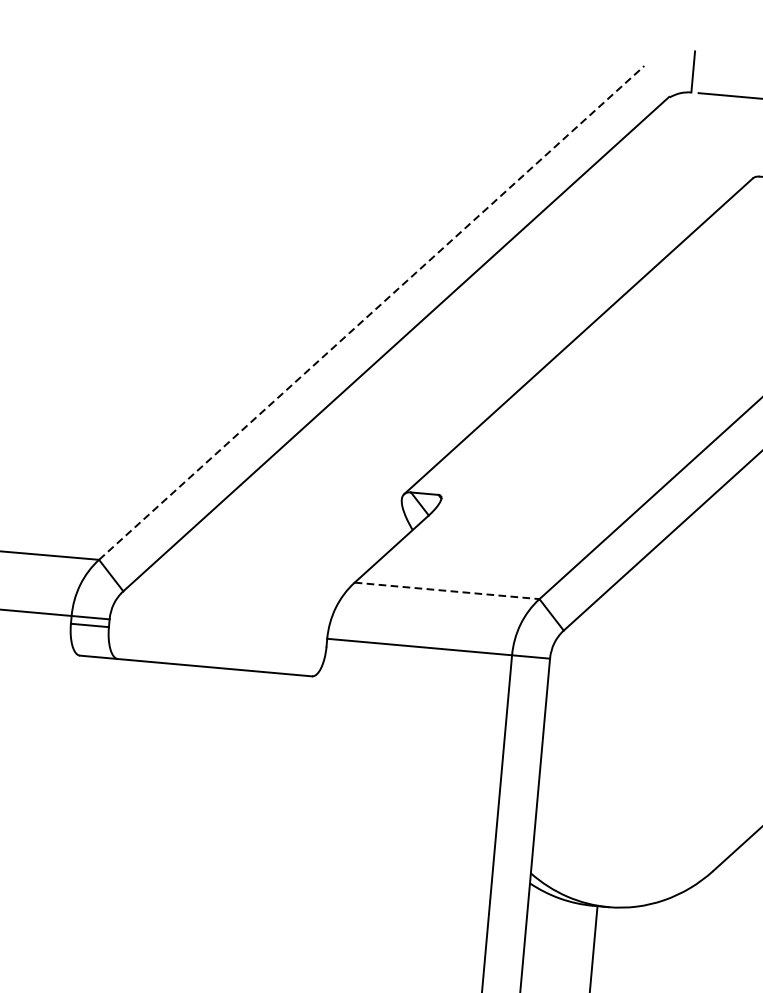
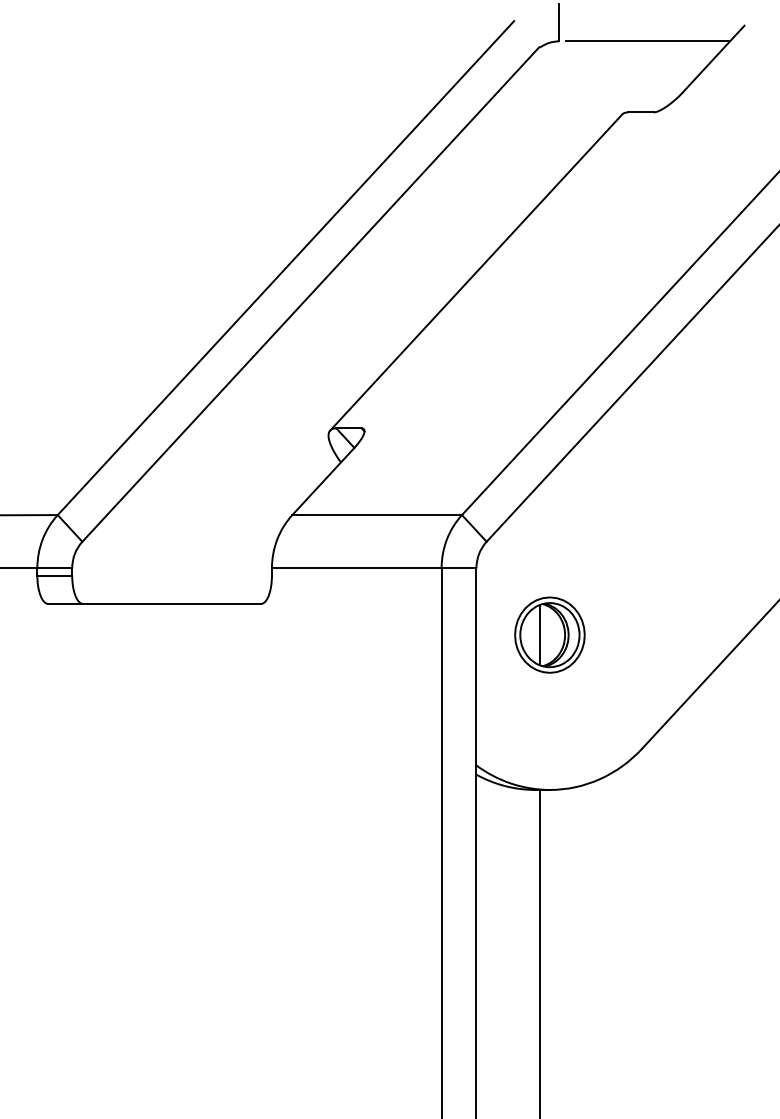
line: (372, 312) -> (286, 267), dashed -> solid
line: (447, 591) -> (377, 515), dashed -> solid
part: (623, 737) -> (549, 634), added

